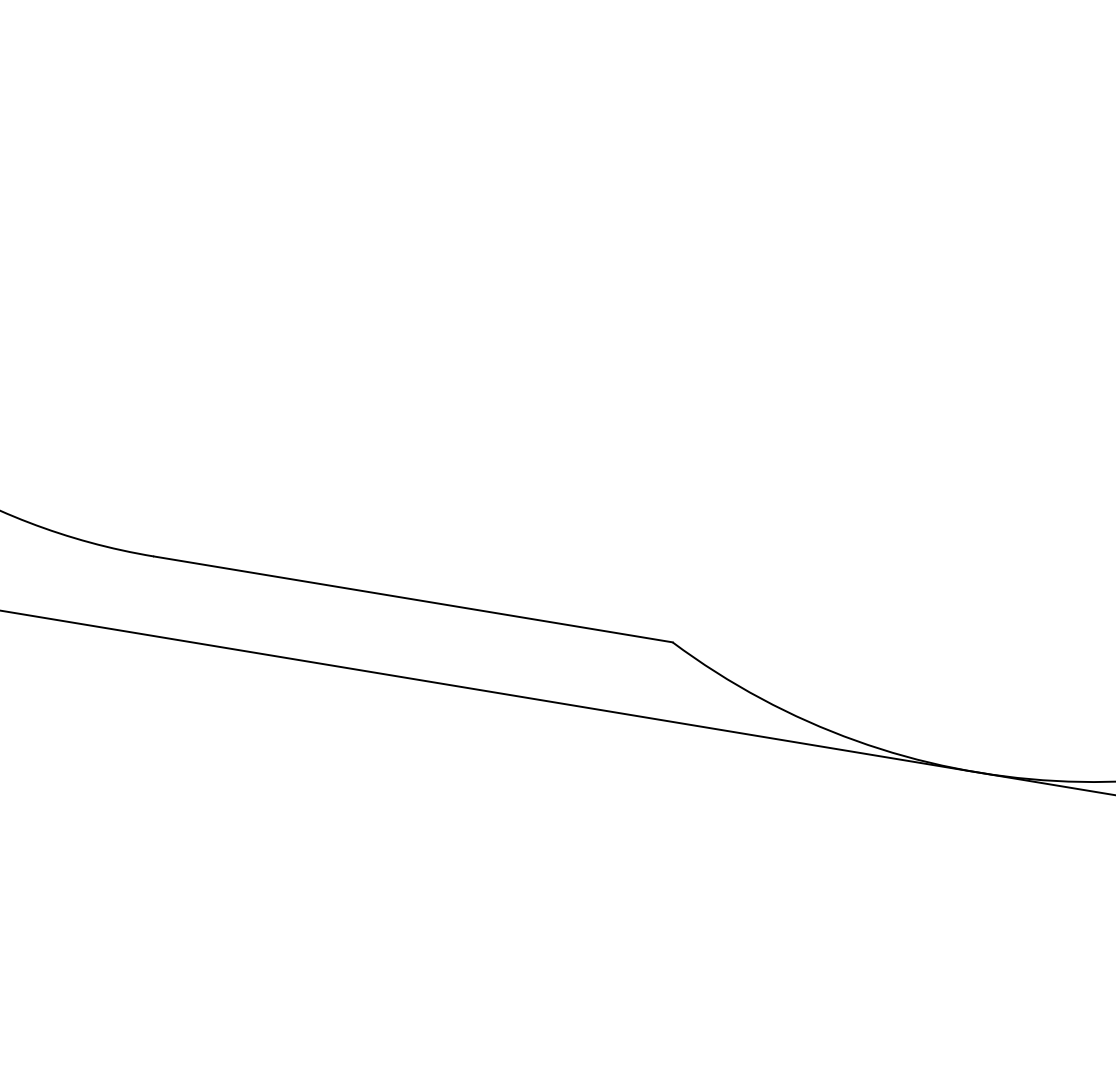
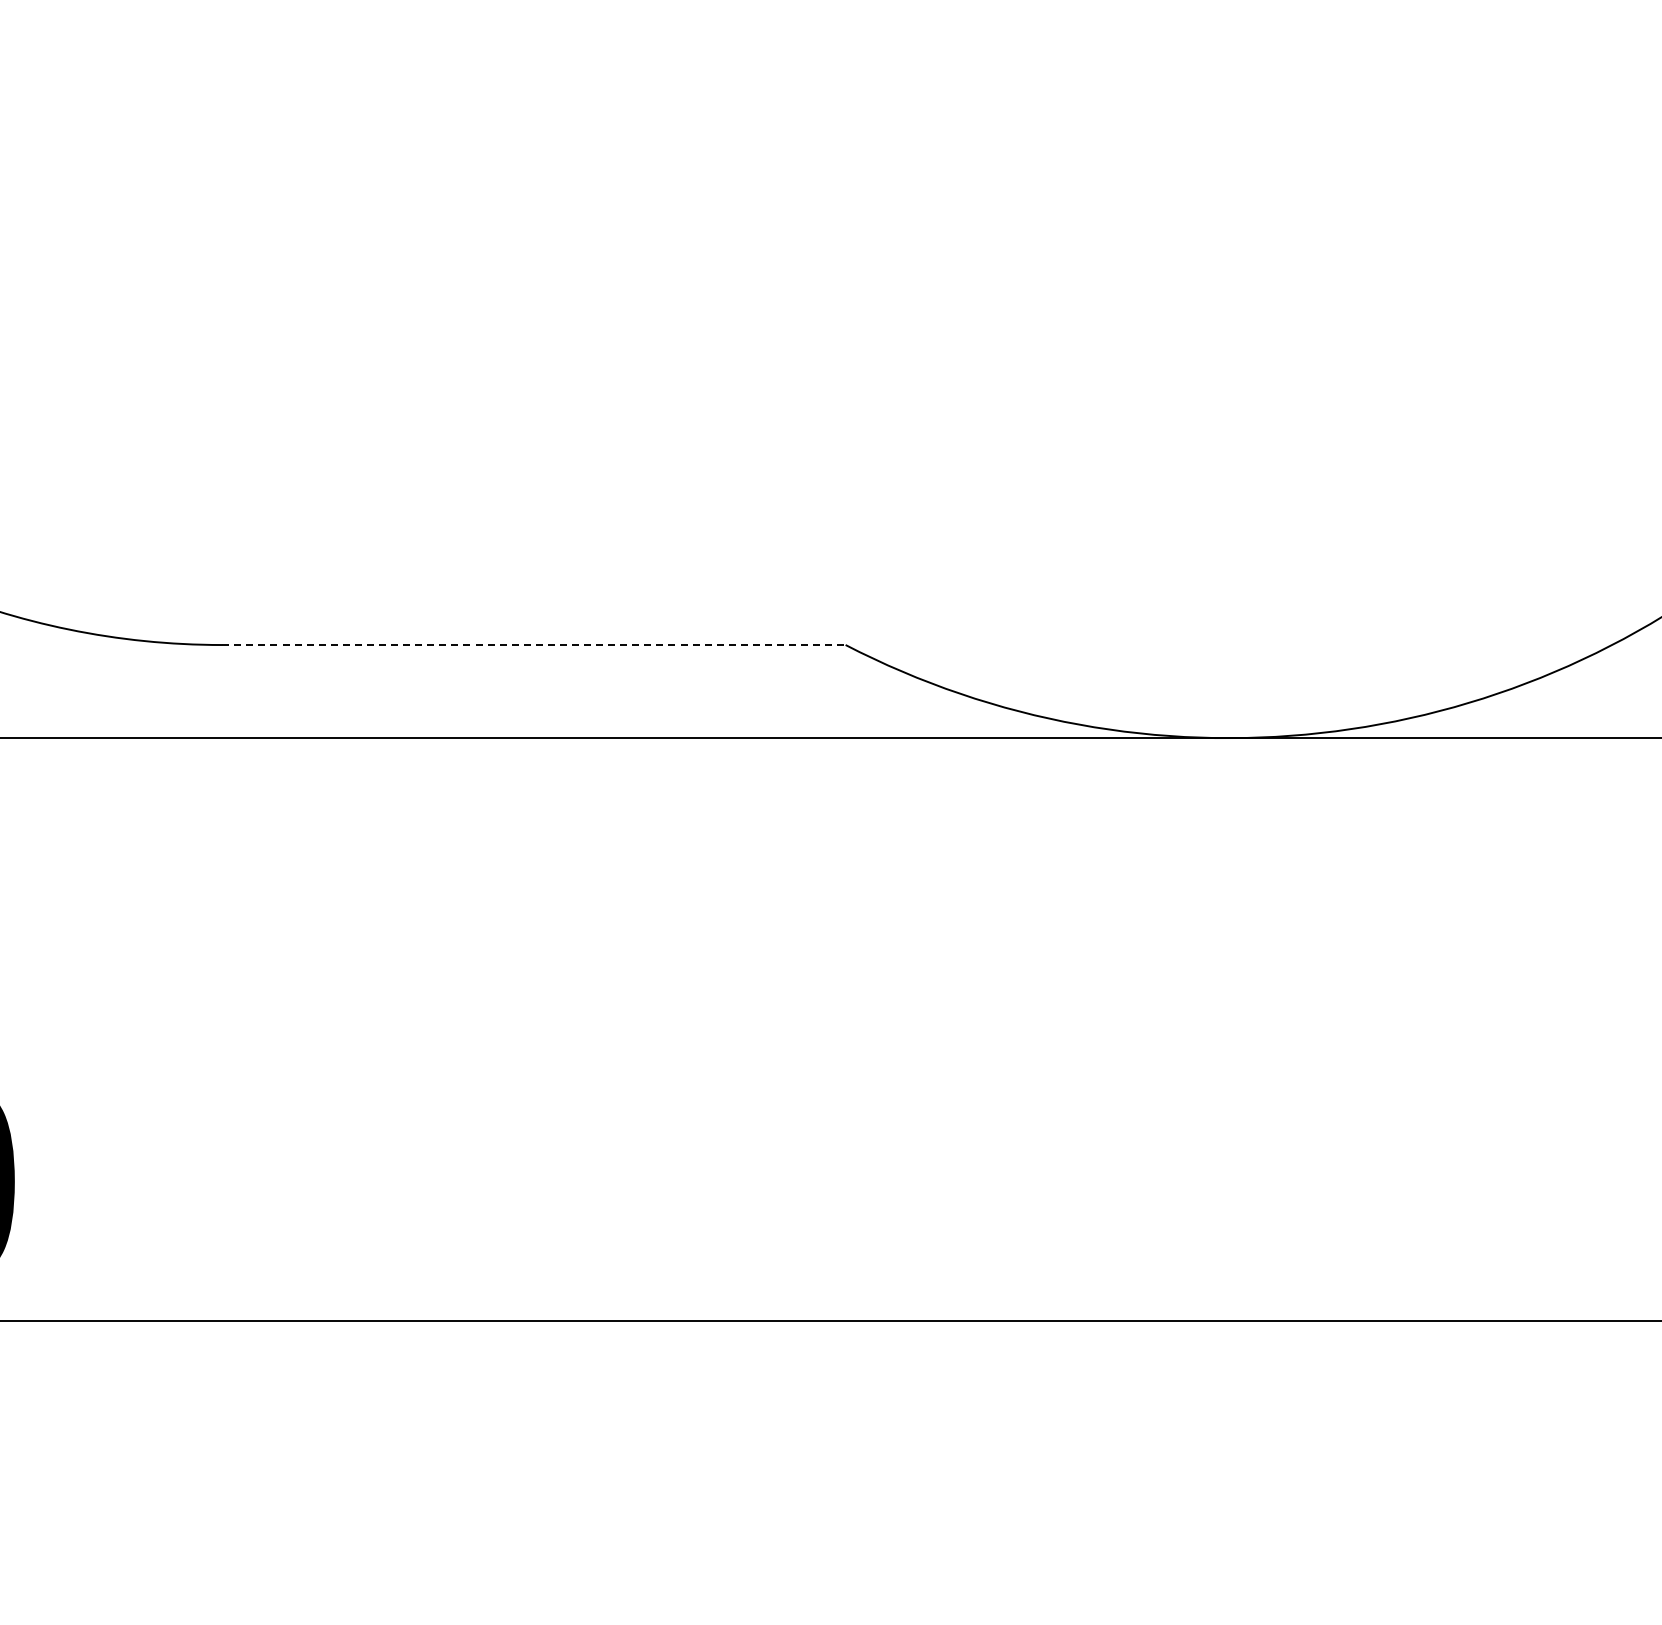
line: (412, 599) -> (533, 645), solid -> dashed

